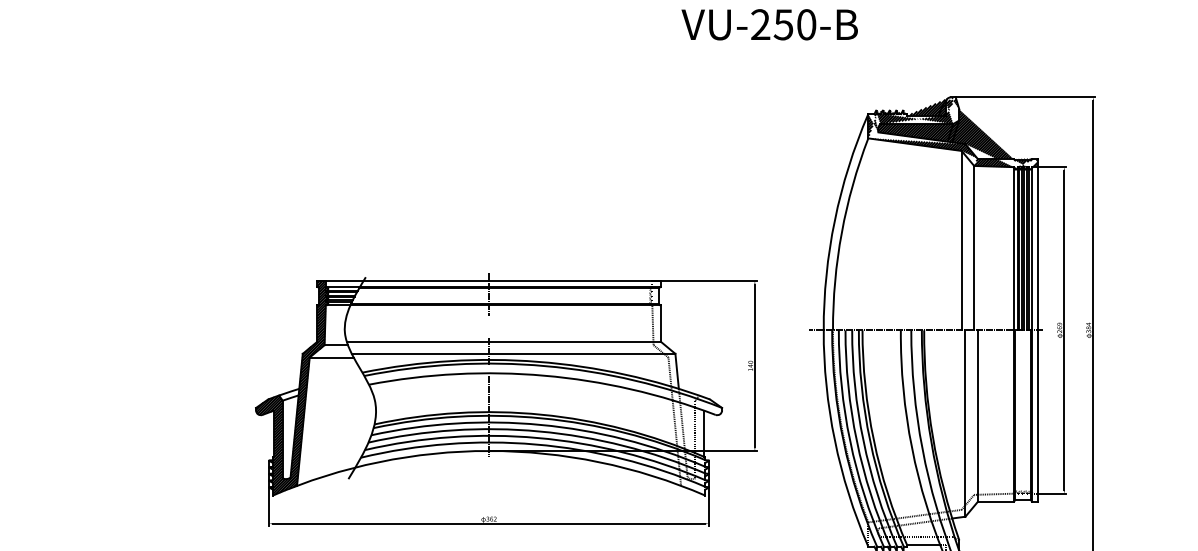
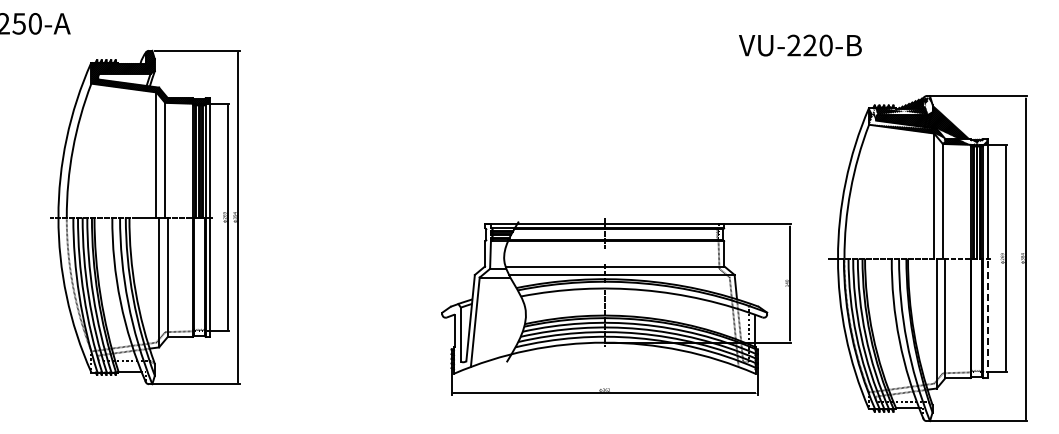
text: (782, 24) -> (809, 45), VU-250-B -> VU-220-B
hatch: (292, 387) -> (467, 298), removed
line: (1038, 416) -> (987, 318), solid -> dashed

